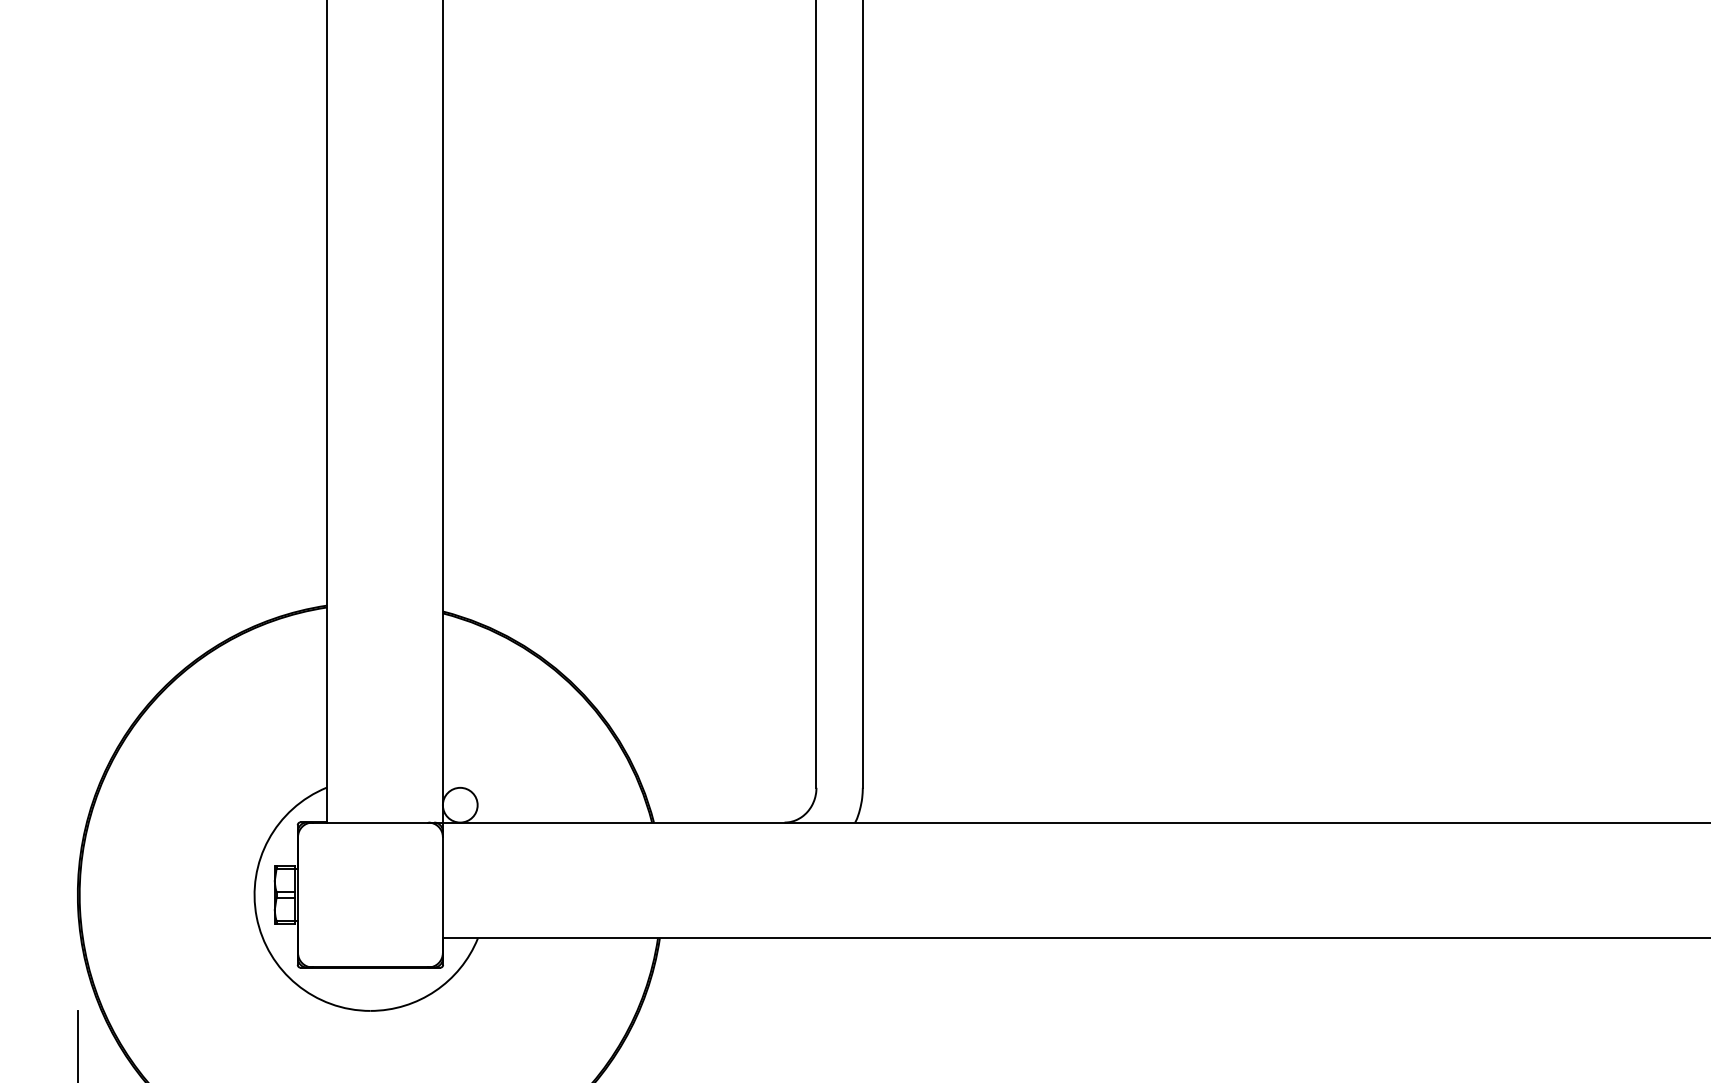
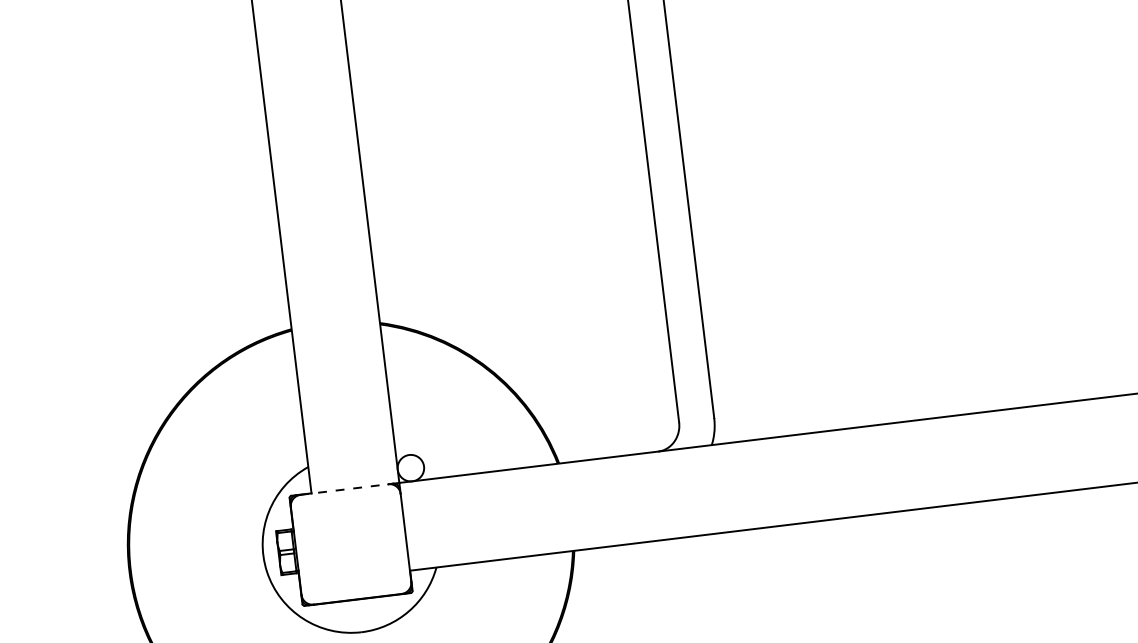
line: (370, 822) -> (344, 489), solid -> dashed

